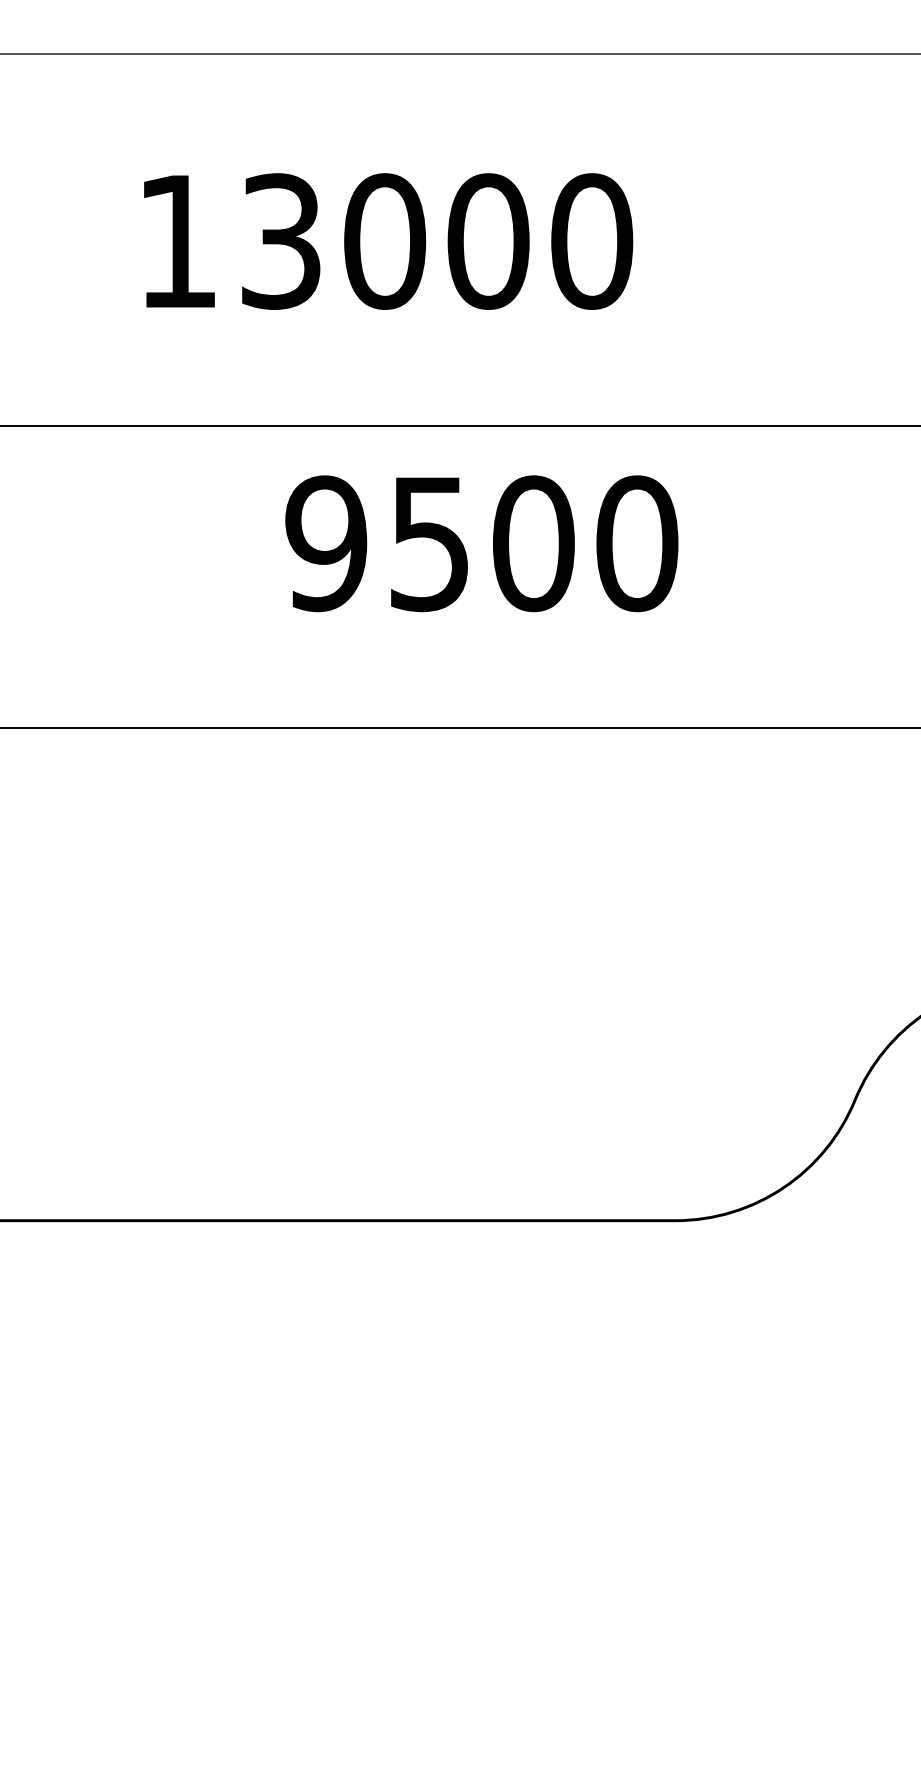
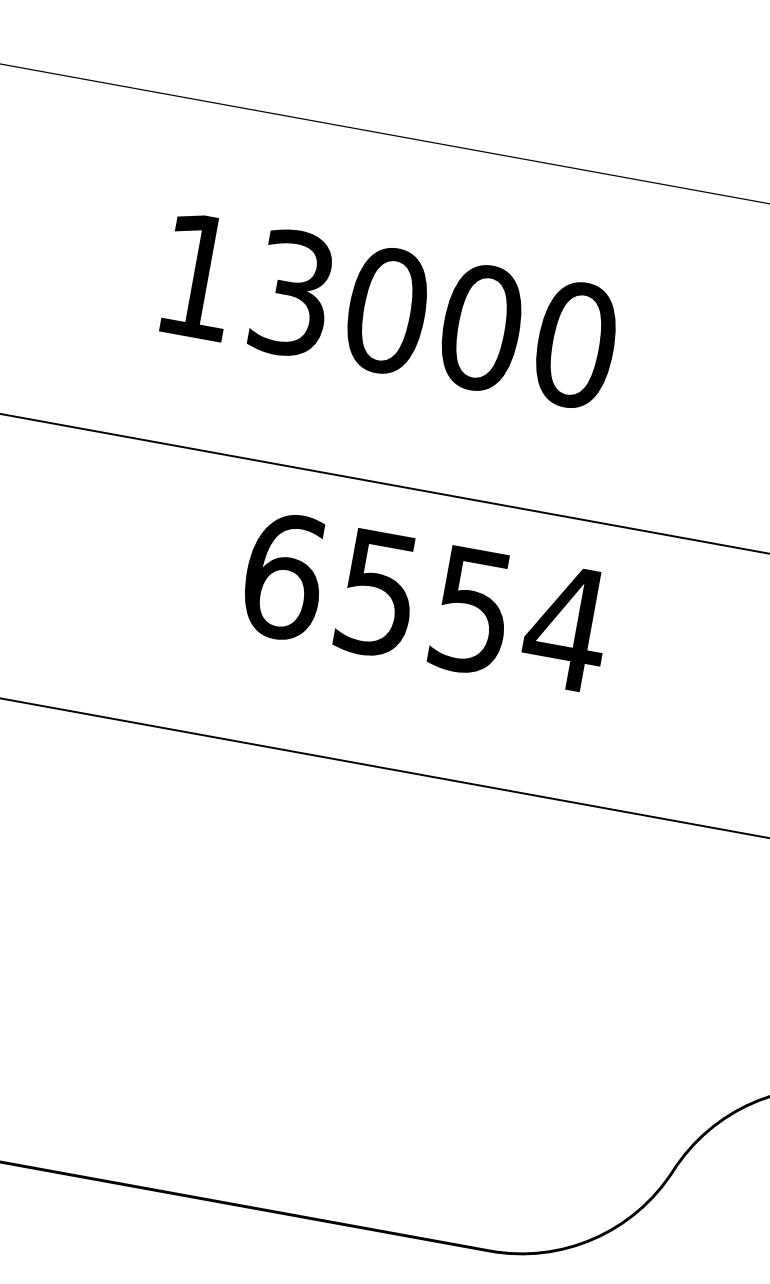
text: (482, 543) -> (425, 602), 9500 -> 6554

